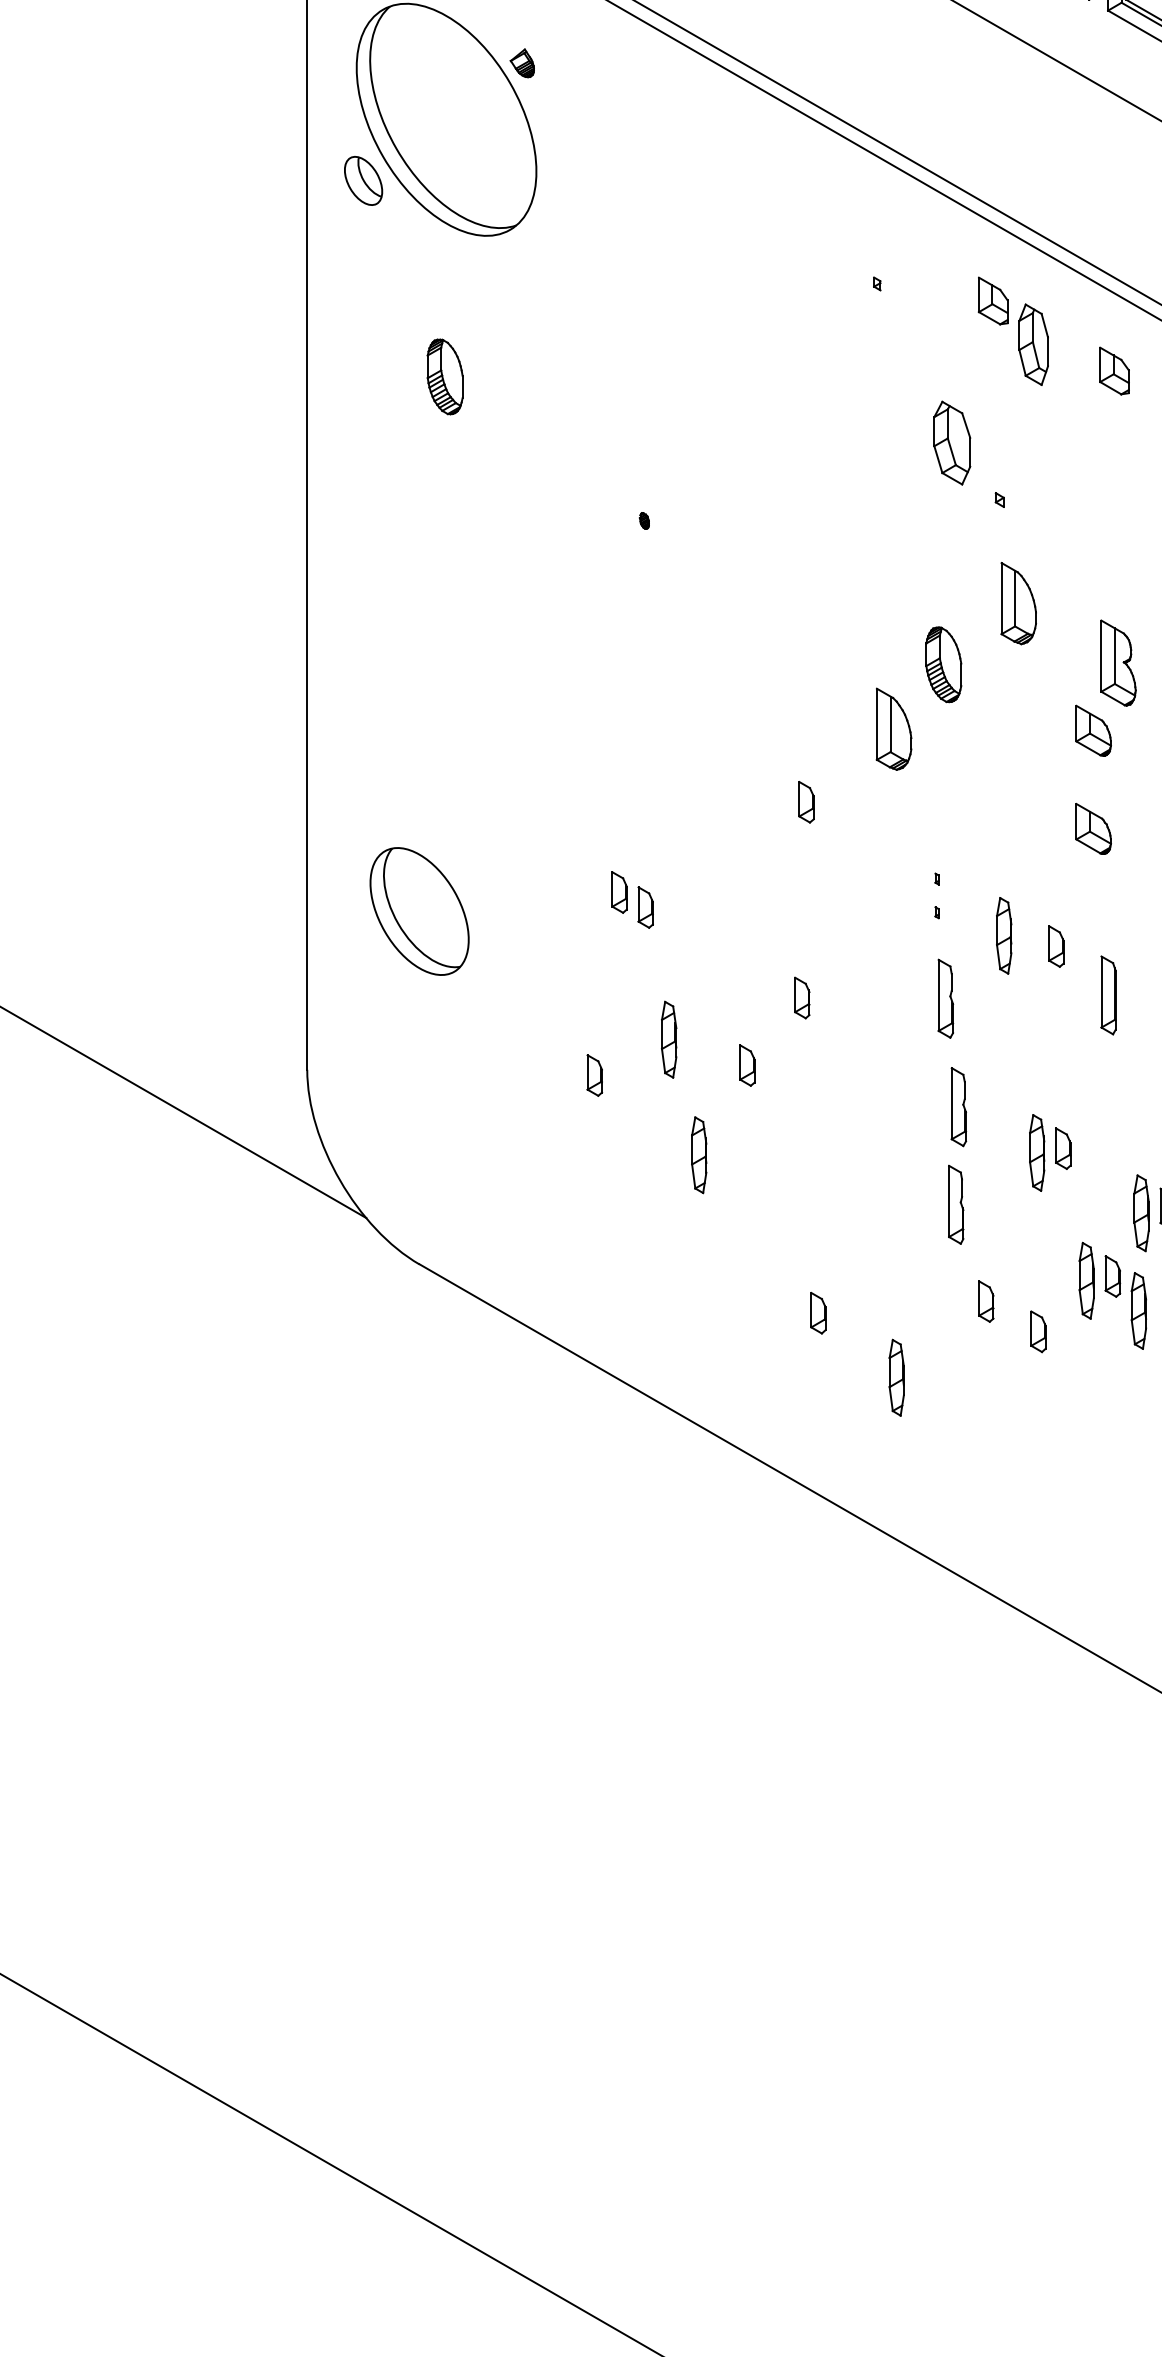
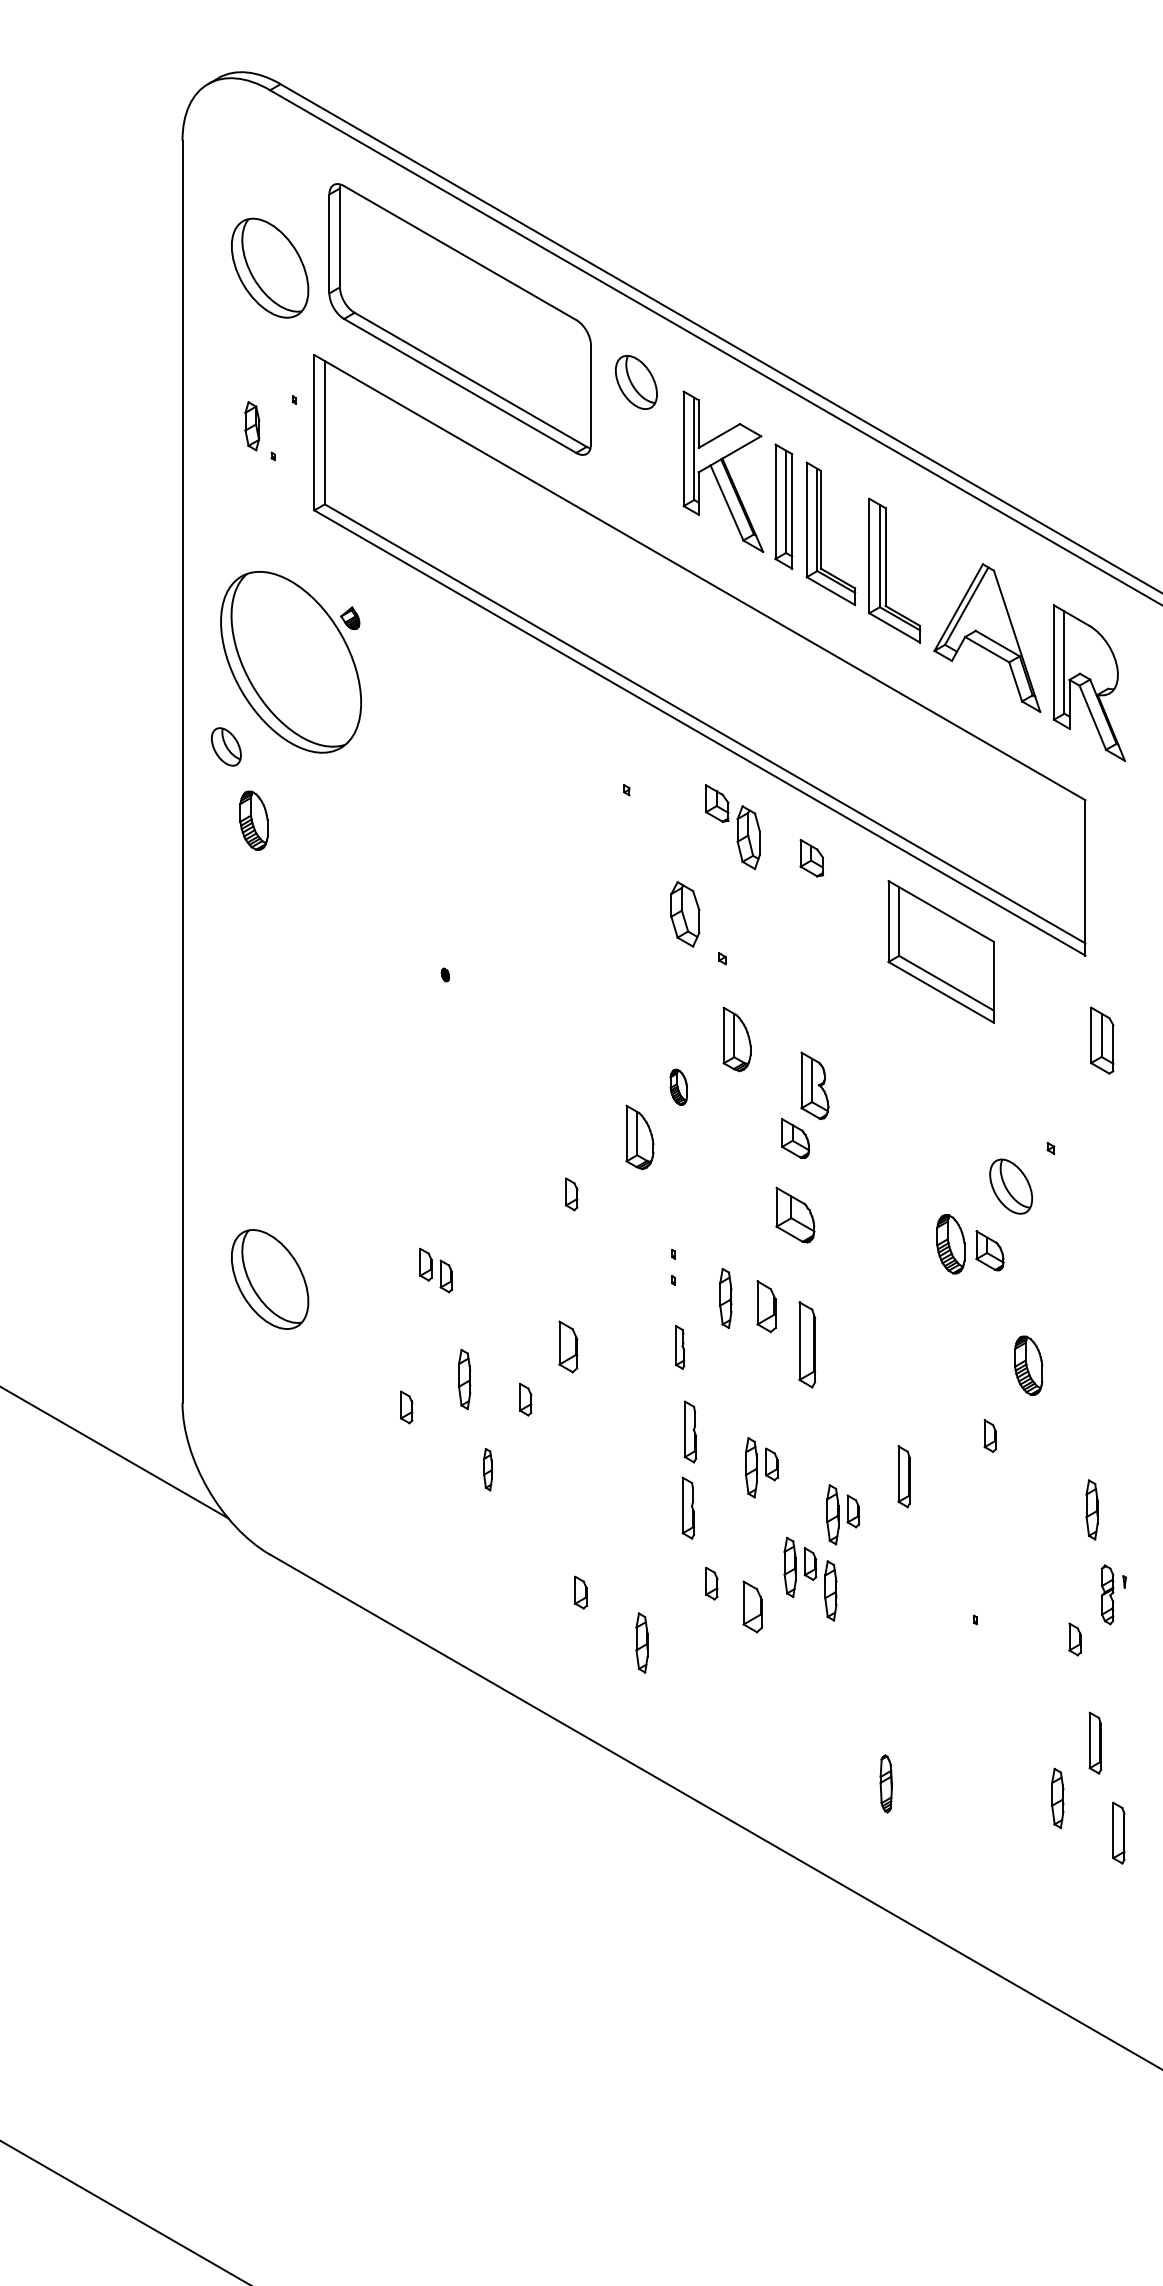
part: (363, 180) -> (226, 746), moved
part: (444, 376) -> (253, 820), moved
part: (943, 665) -> (678, 1087), size x0.6
part: (1093, 828) -> (795, 1214), size x1.4
part: (1056, 946) -> (766, 1306), size x1.6
part: (1107, 994) -> (806, 1344), size x1.4
part: (802, 997) -> (568, 1346), size x1.6
part: (944, 998) -> (679, 1347), size x0.7
part: (698, 1155) -> (487, 1469), size x0.7
part: (1038, 1332) -> (752, 1607), size x1.6

